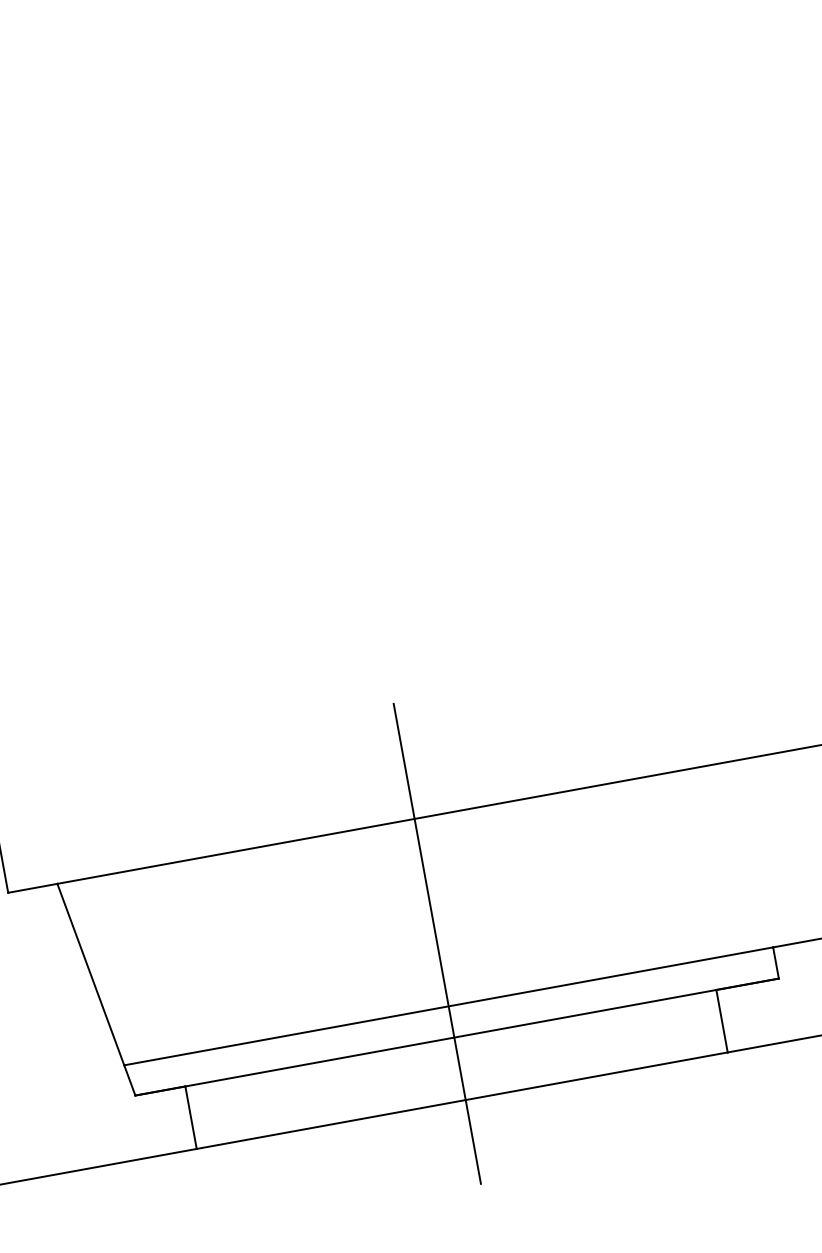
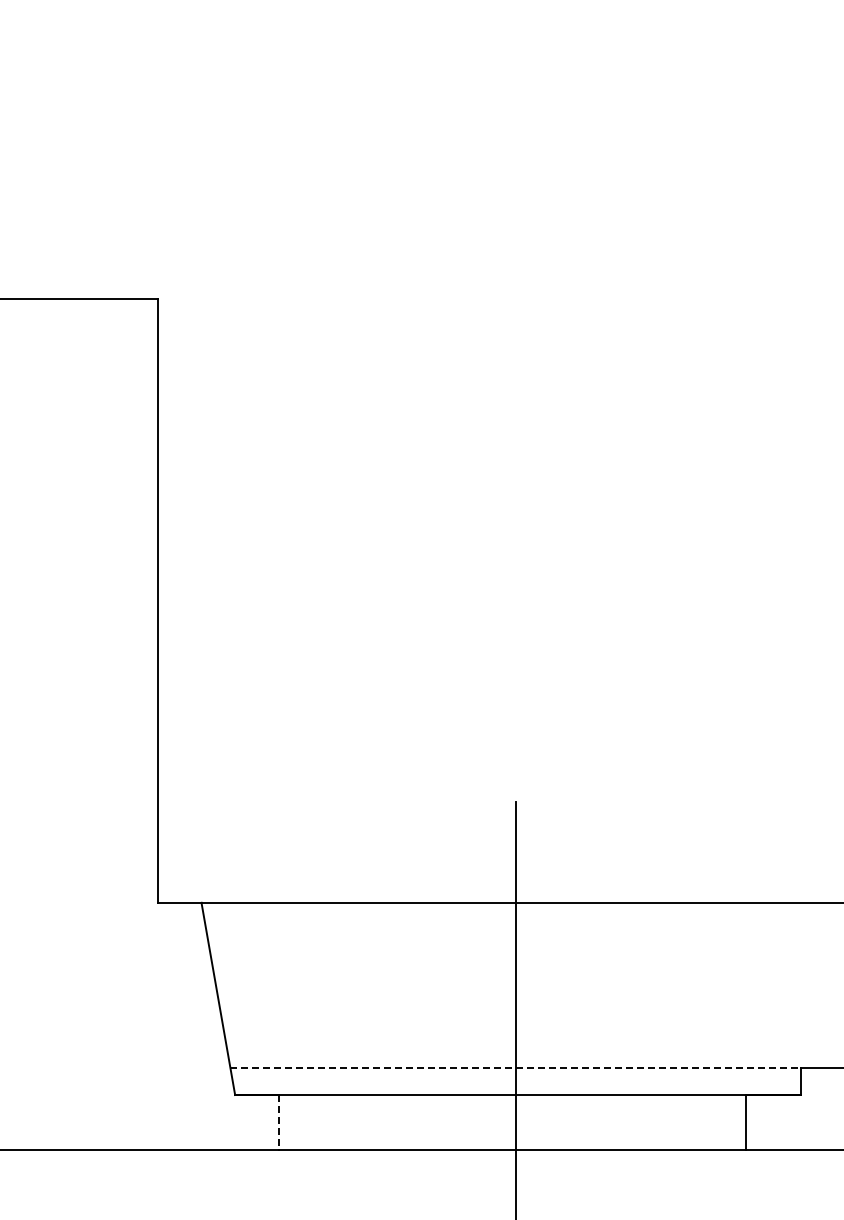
line: (449, 1006) -> (516, 1067), solid -> dashed
line: (191, 1117) -> (279, 1122), solid -> dashed

